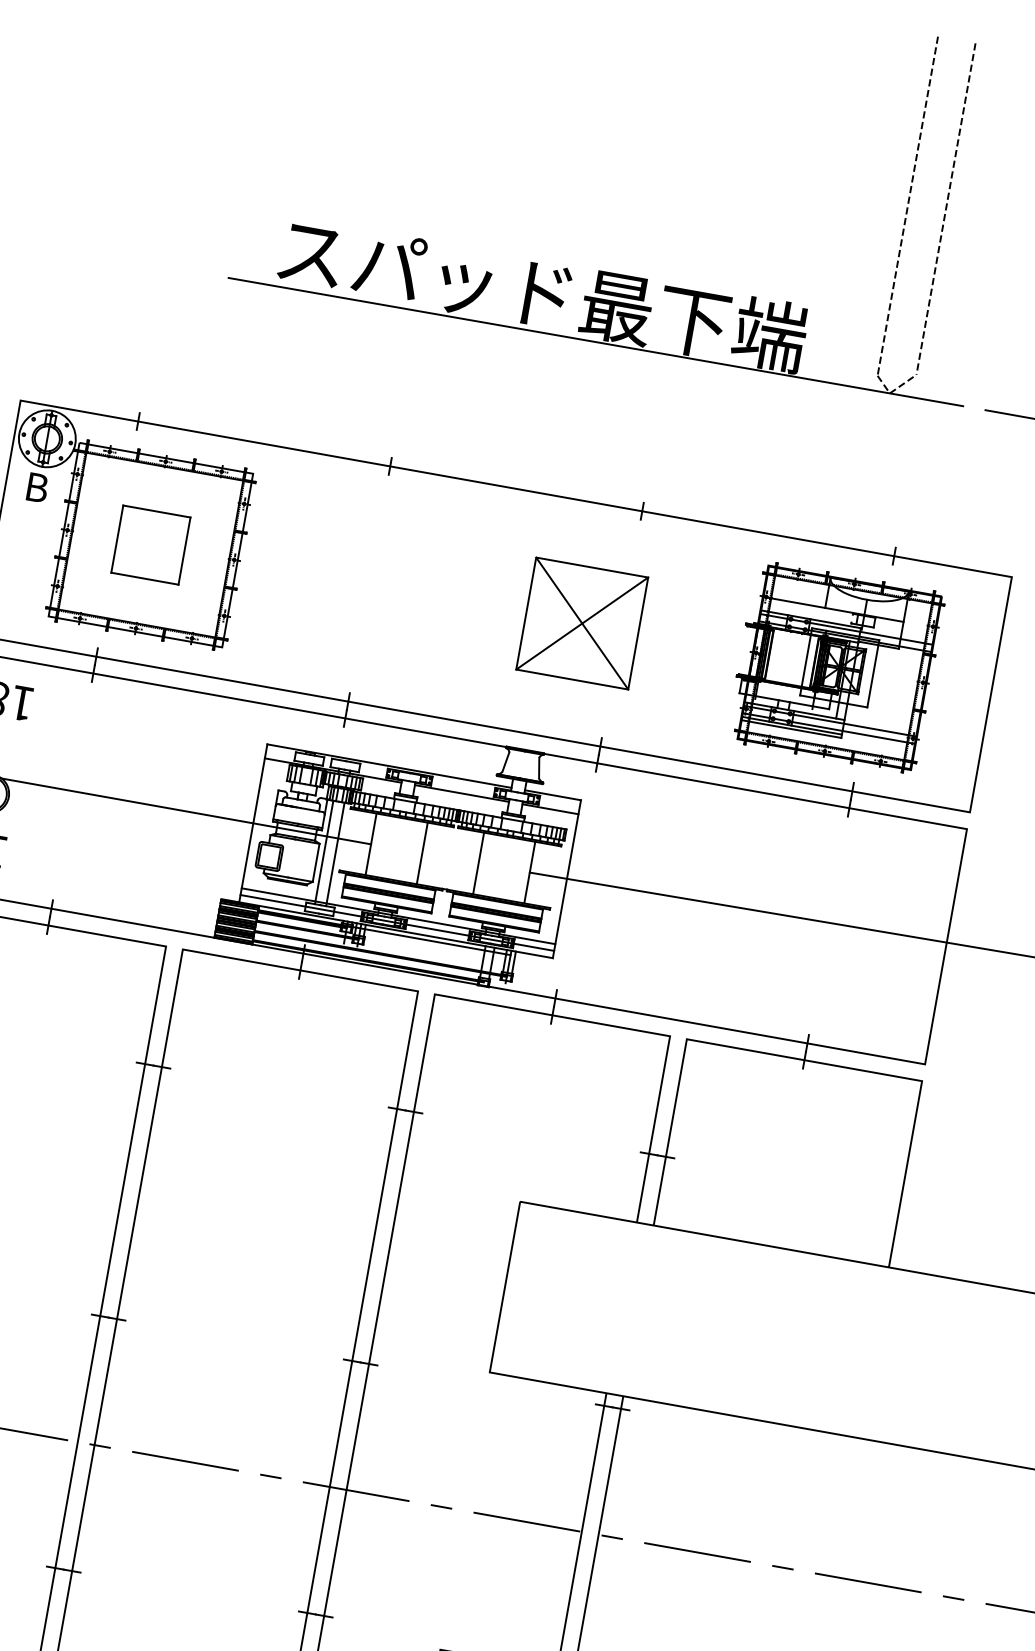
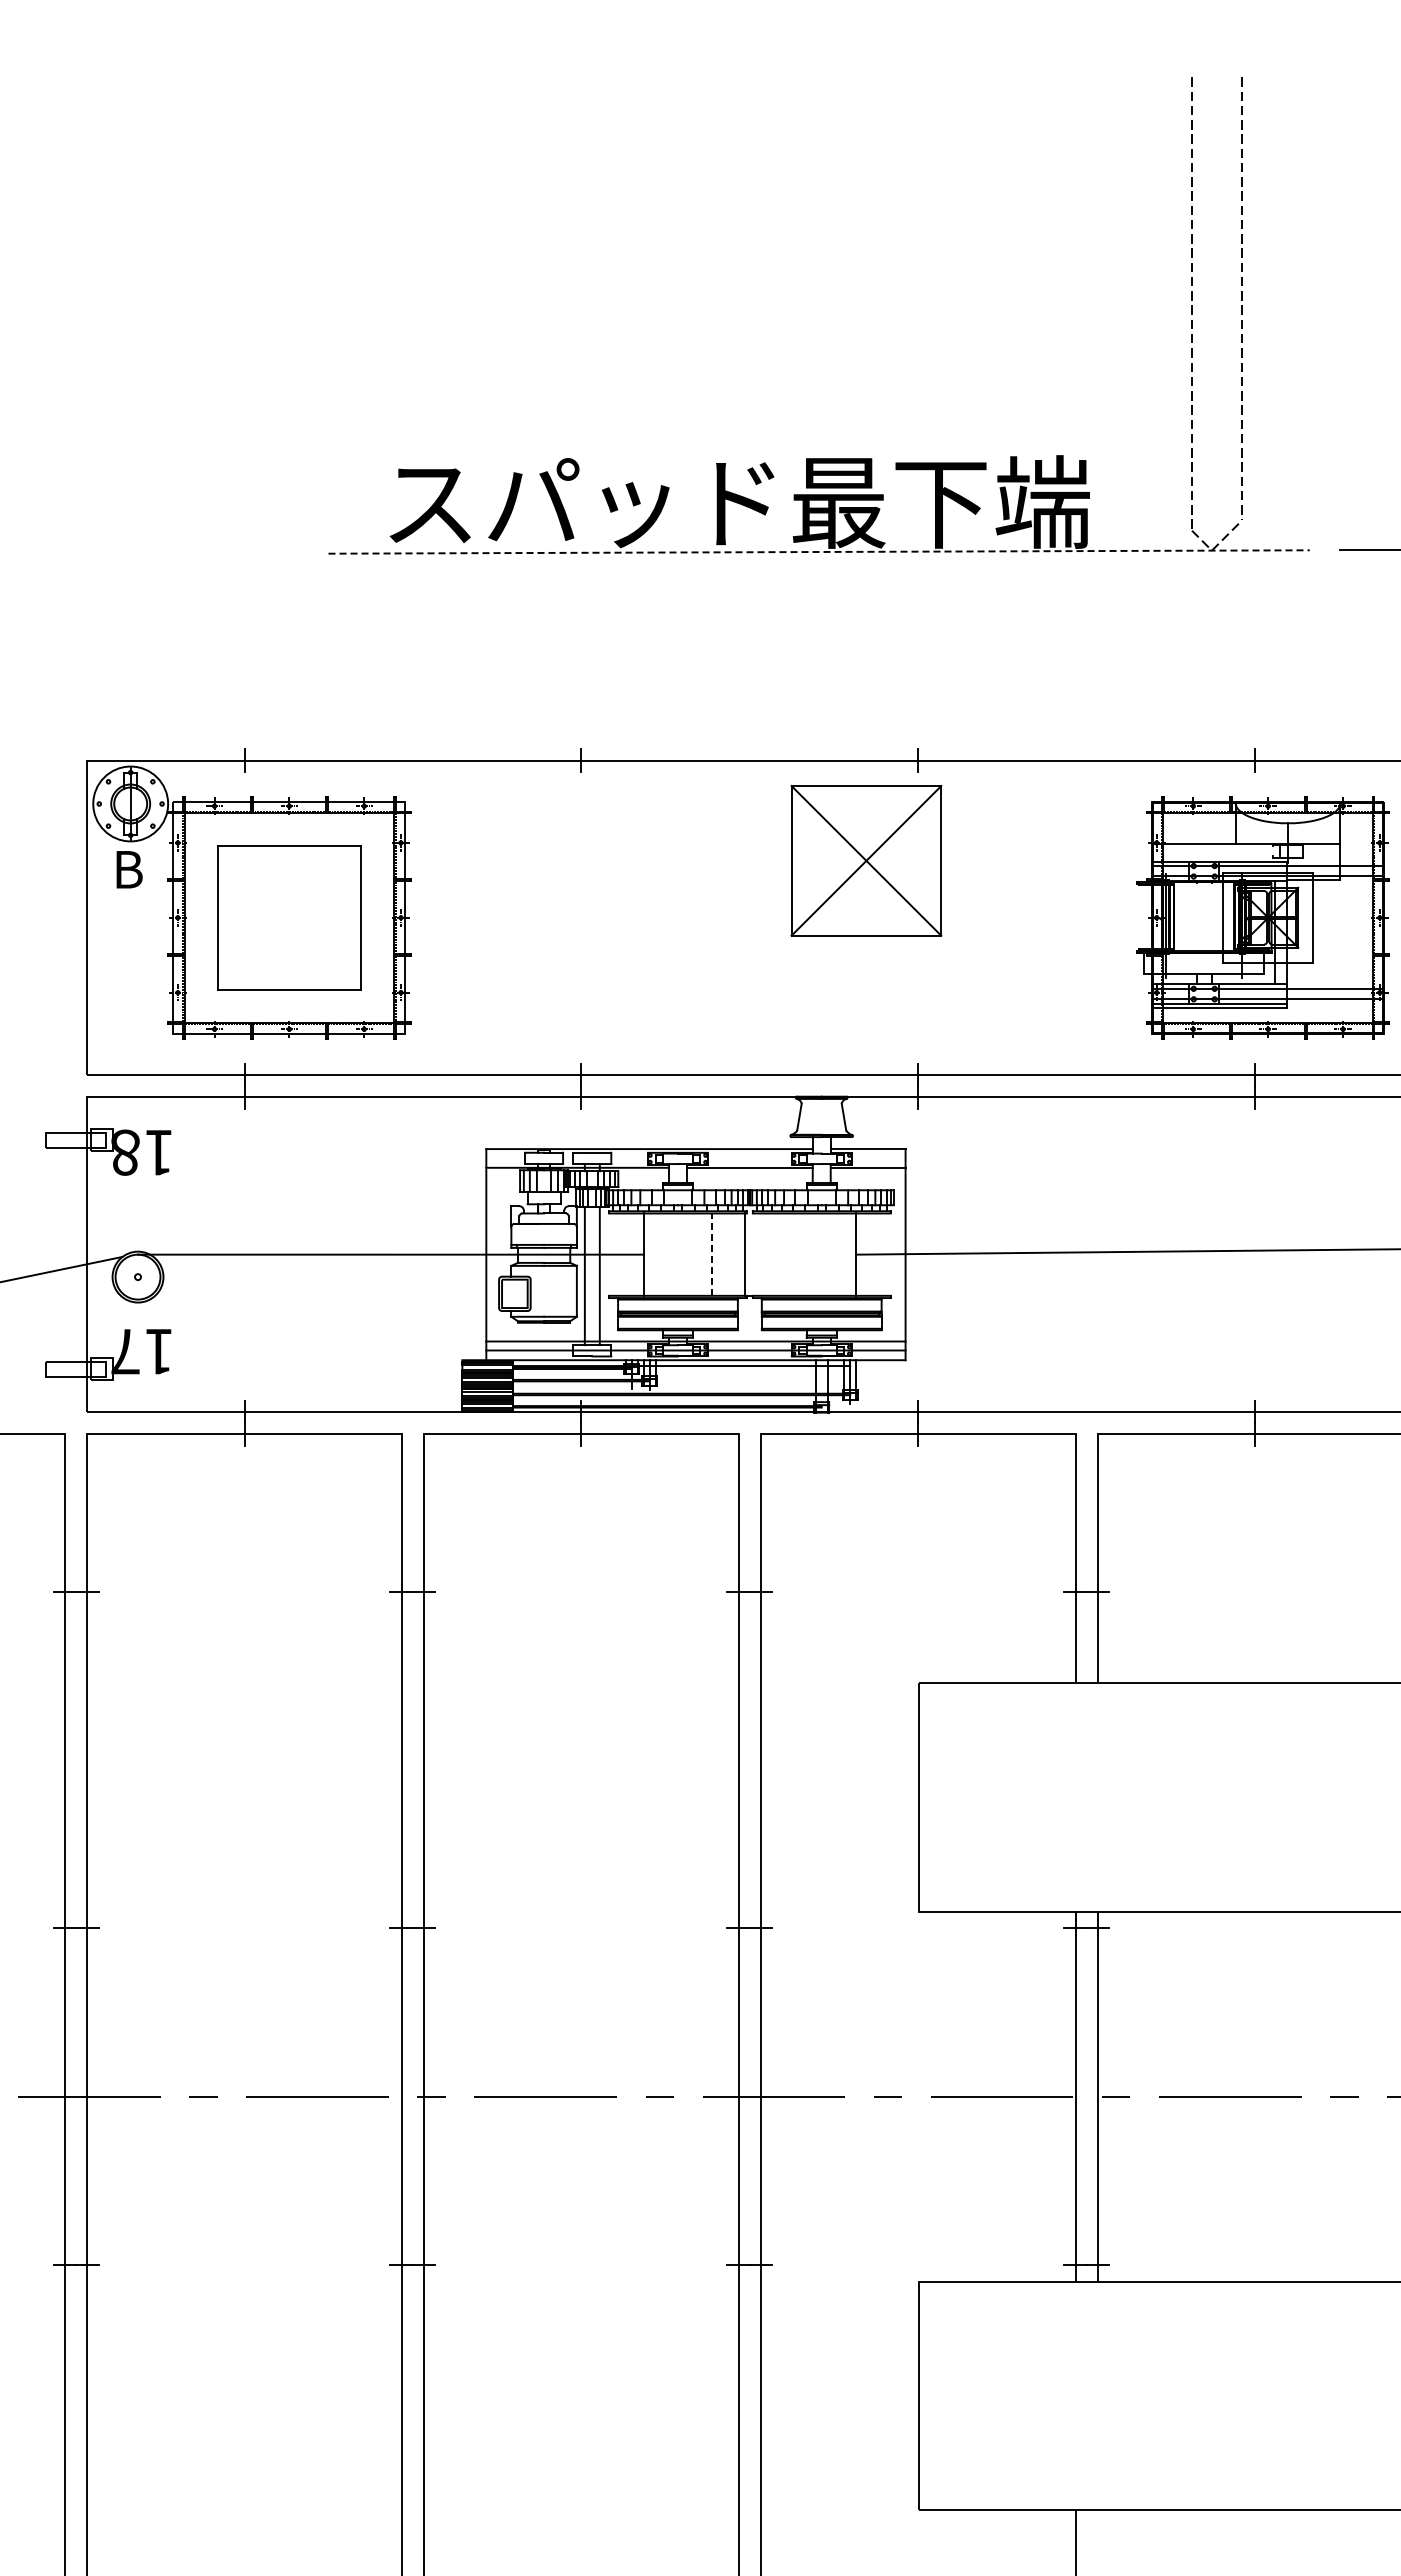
line: (596, 342) -> (819, 552), solid -> dashed
part: (151, 544) -> (289, 917), size x1.6
part: (582, 623) -> (866, 860), moved
part: (835, 666) -> (1262, 917), moved
line: (422, 853) -> (712, 1254), solid -> dashed
line: (478, 863) -> (744, 1254), moved

